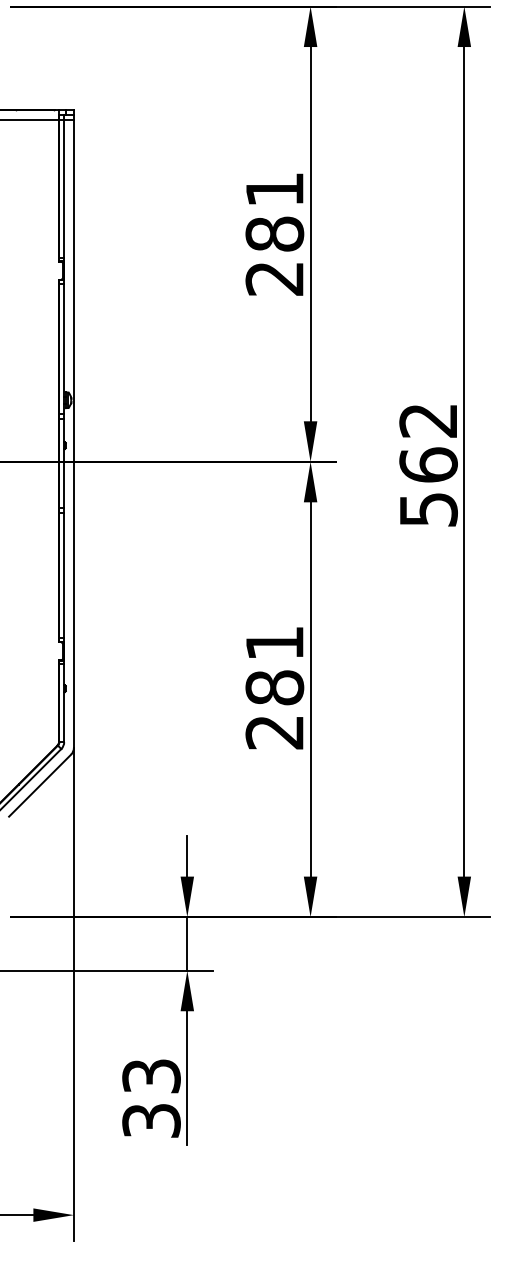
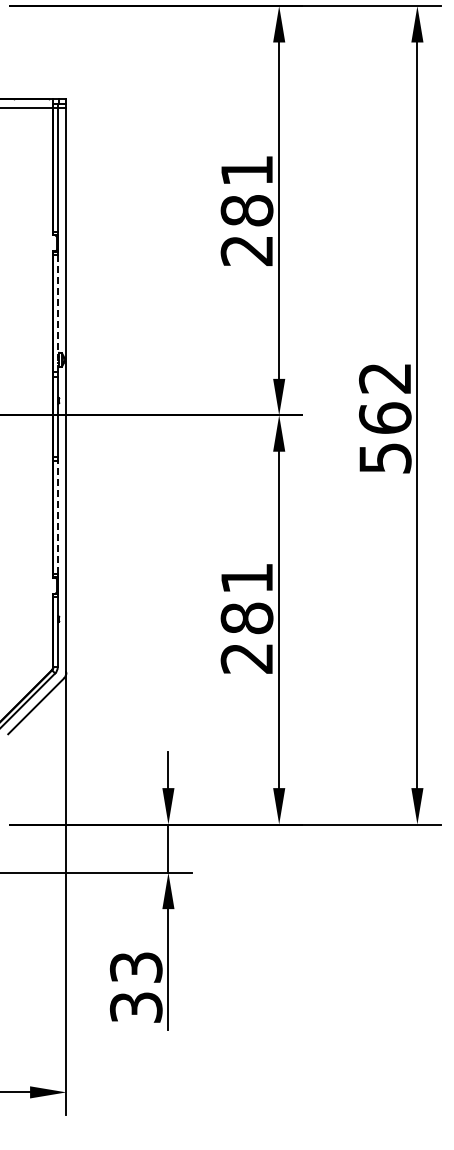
line: (63, 348) -> (57, 313), solid -> dashed
line: (63, 575) -> (57, 517), solid -> dashed

